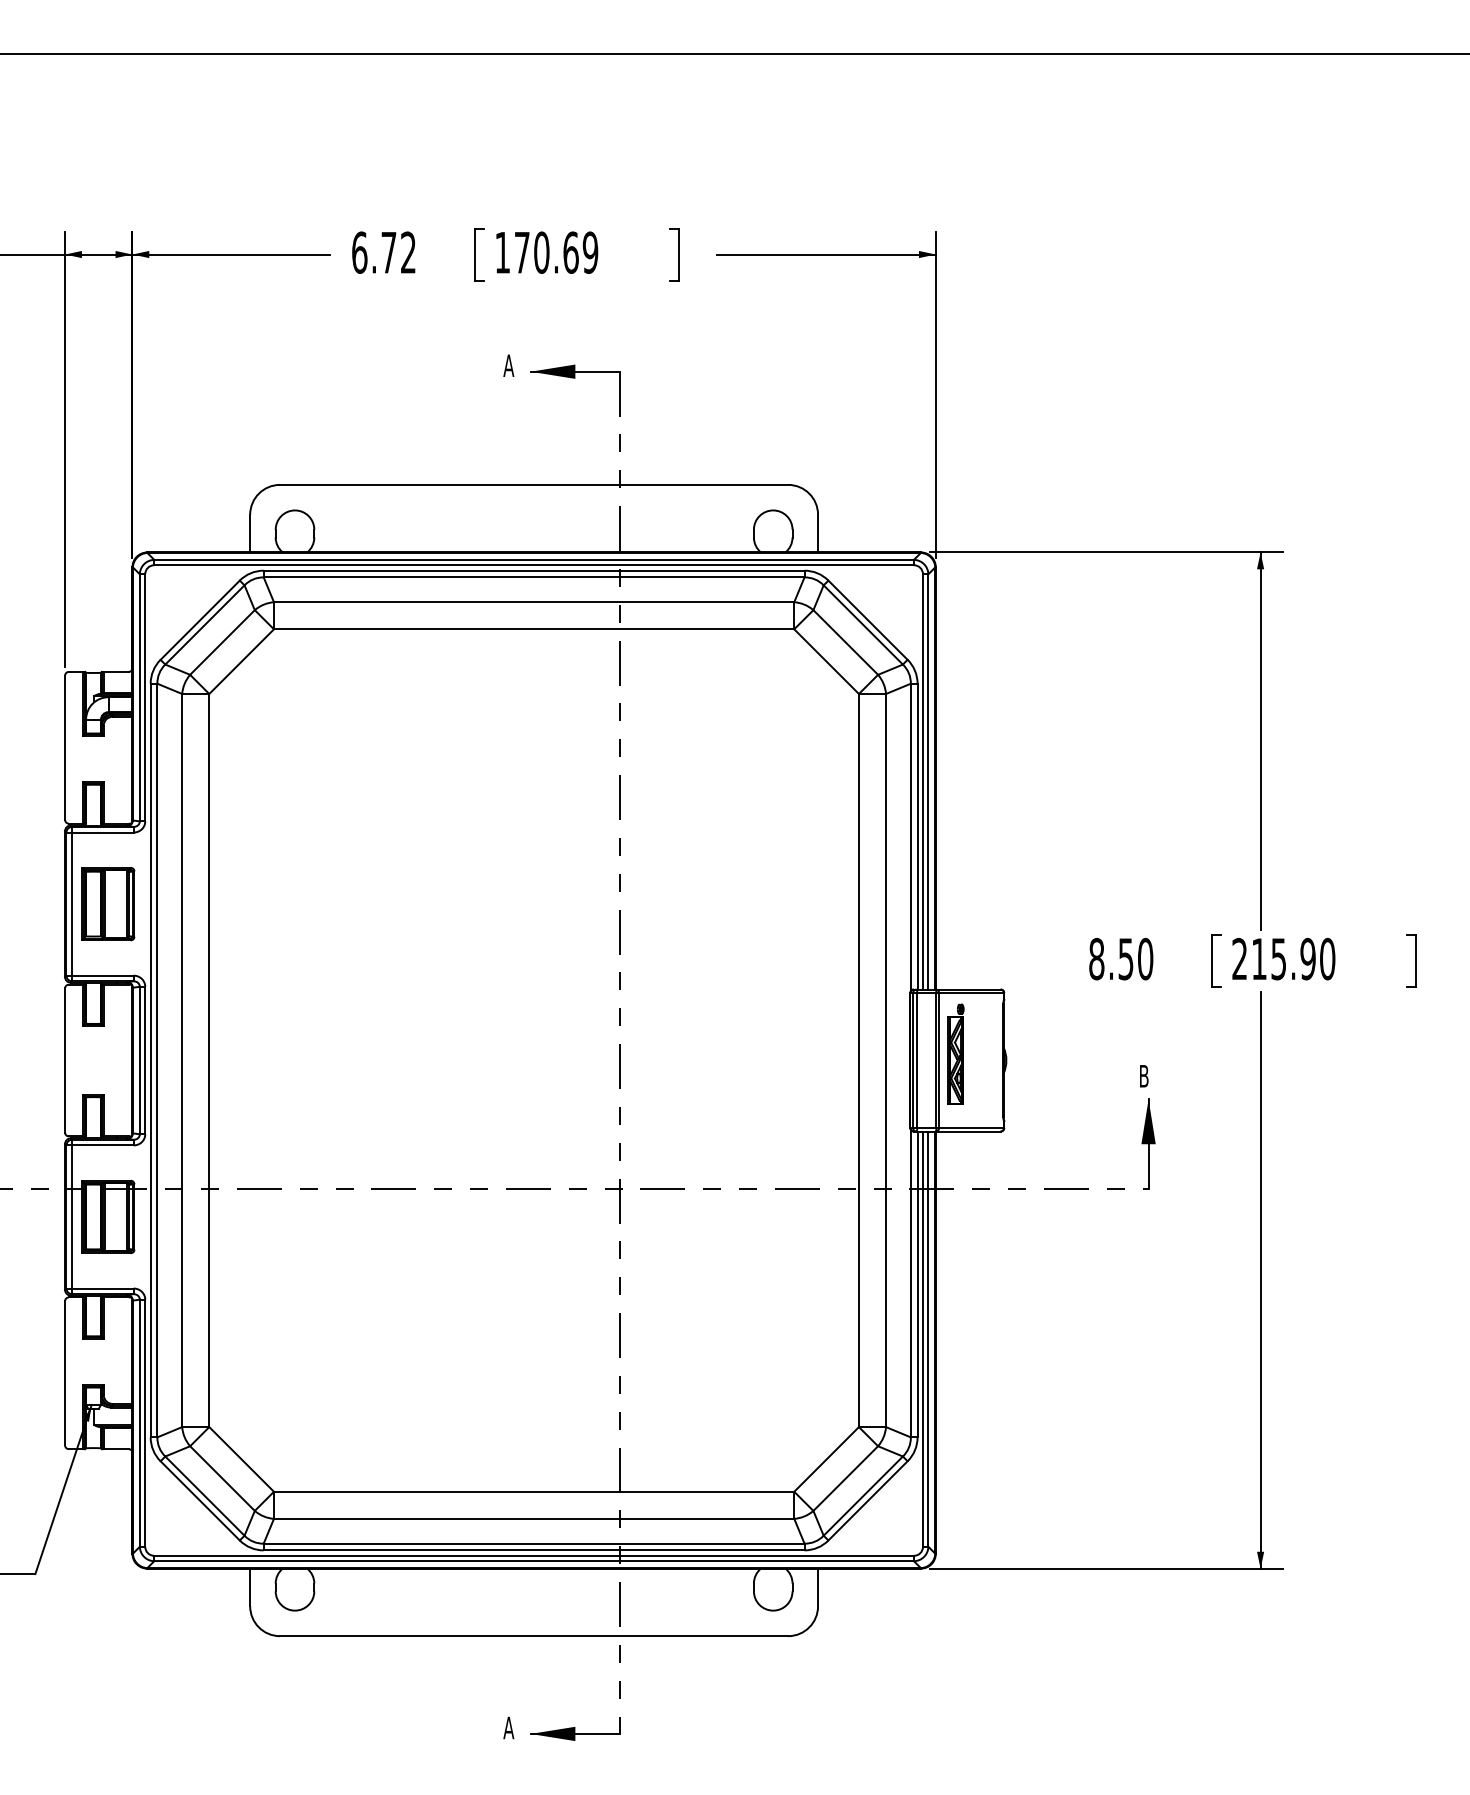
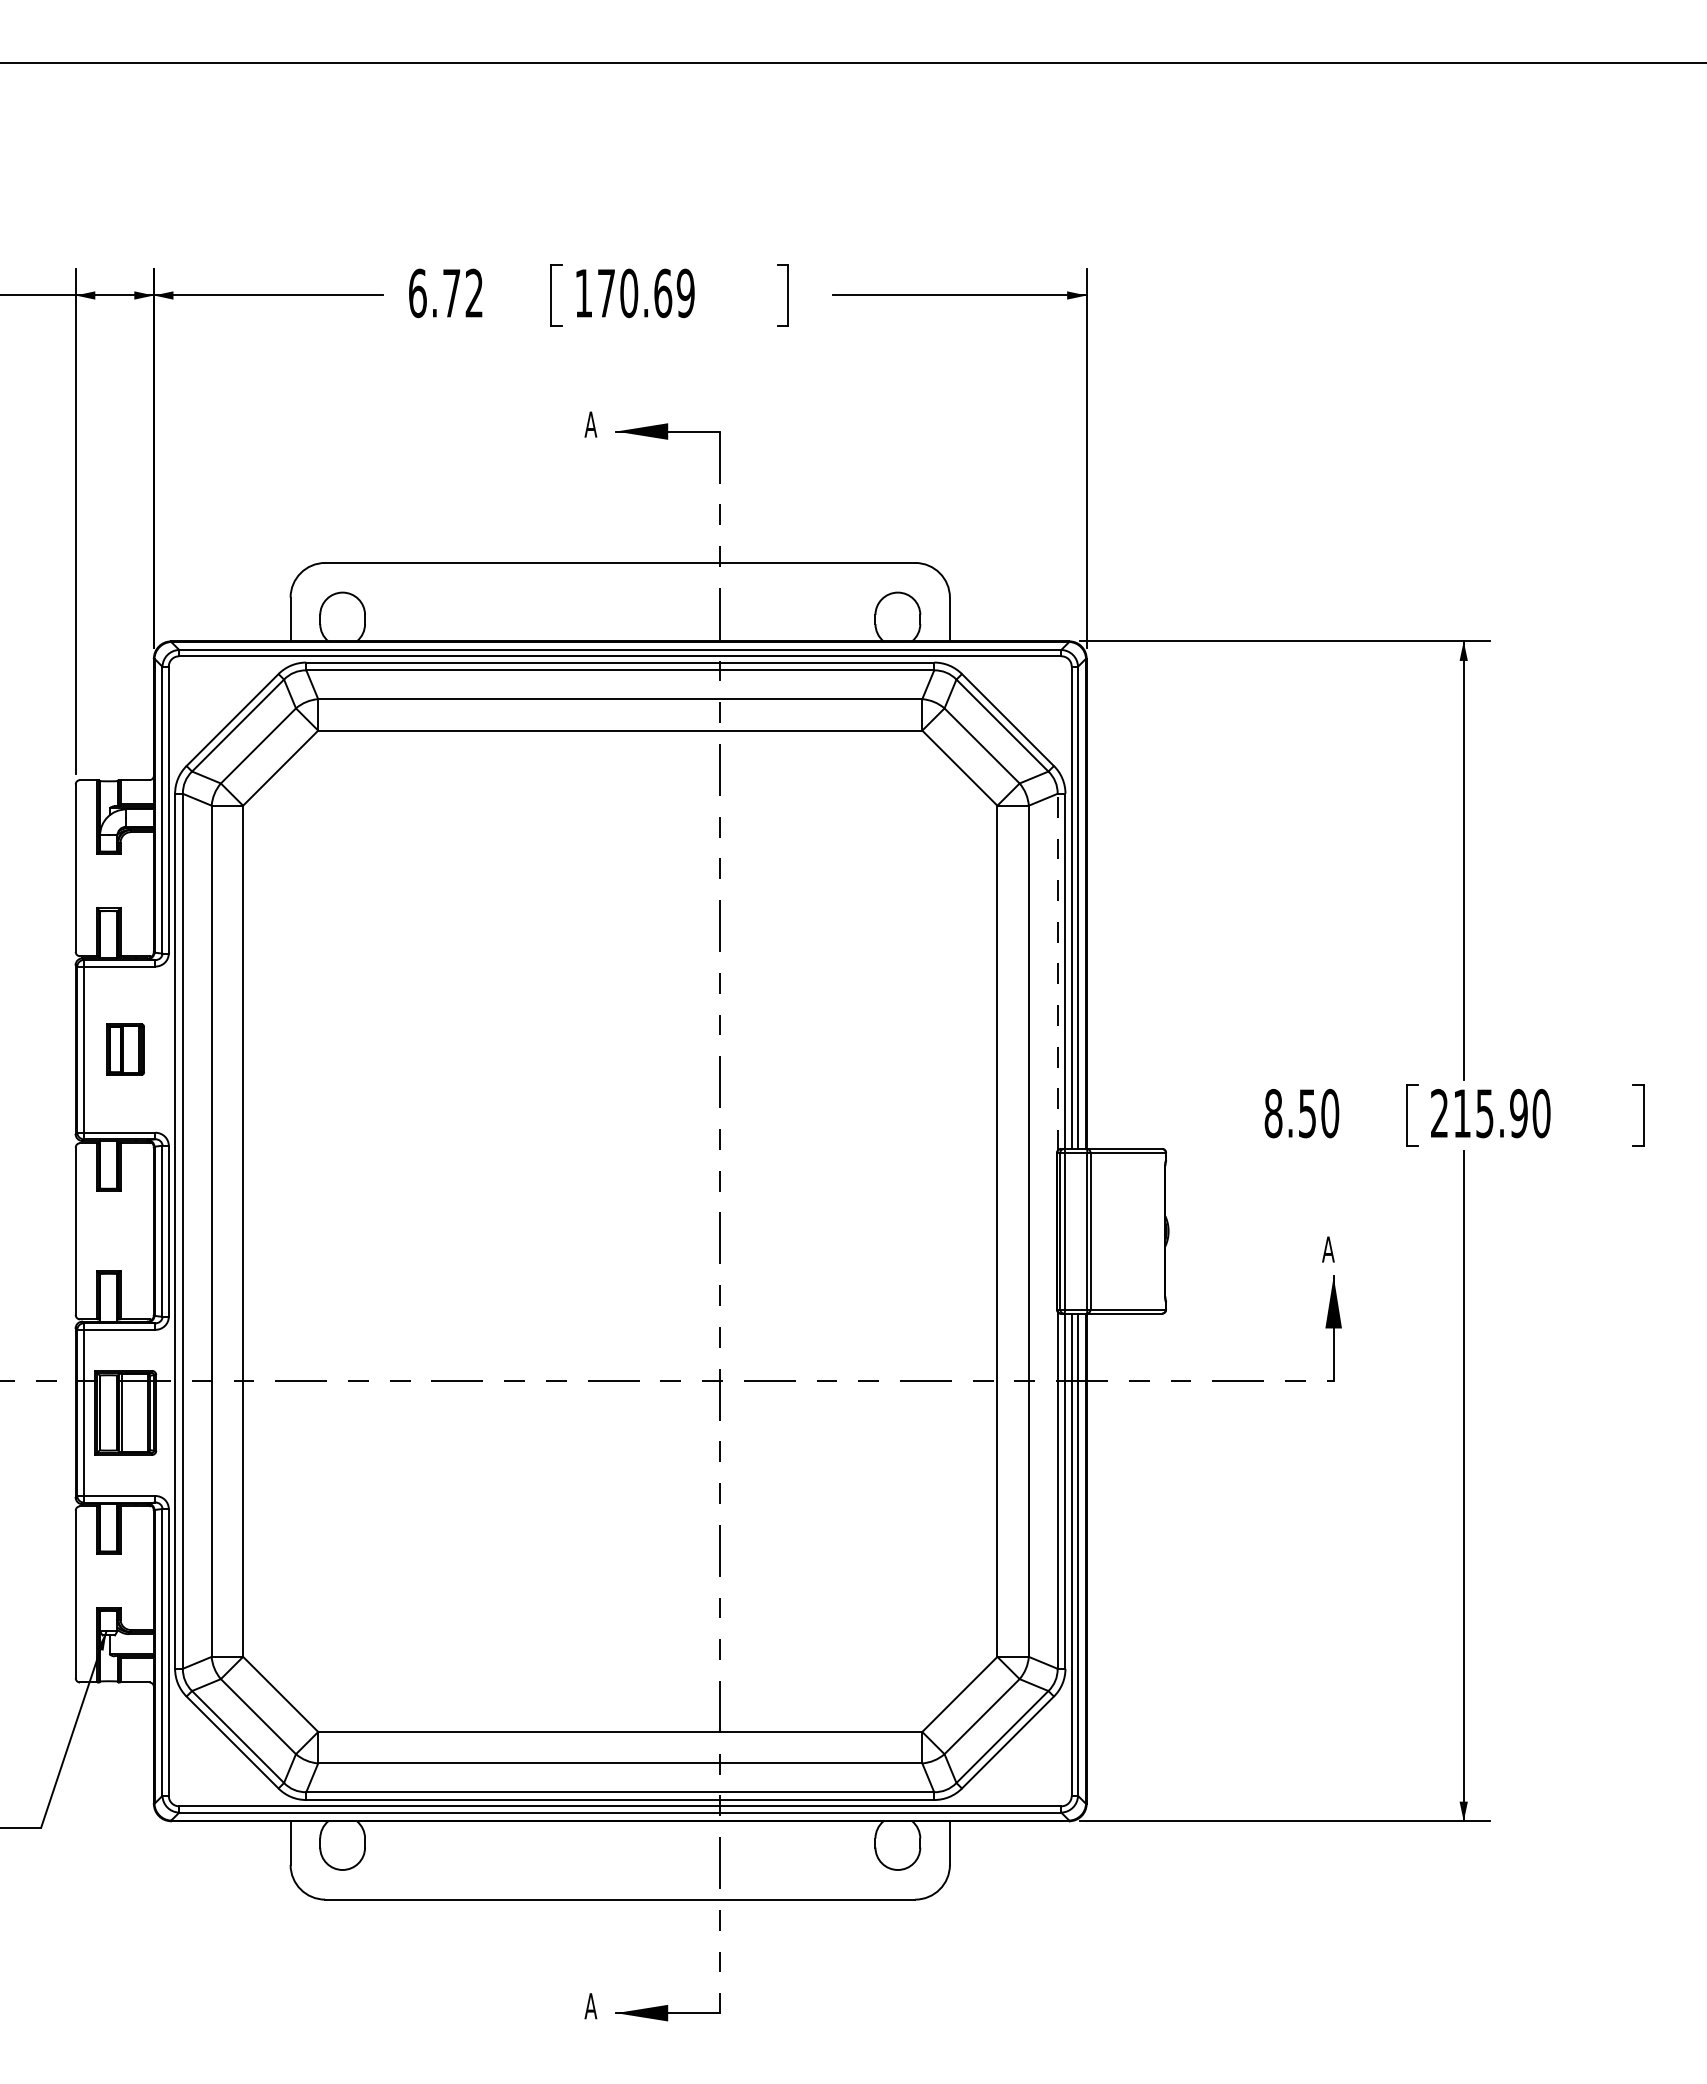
line: (910, 837) -> (1057, 972), solid -> dashed
part: (107, 903) -> (125, 1049), size x0.6
part: (955, 1053) -> (1109, 1223), removed
text: (1144, 1076) -> (1328, 1249), B -> A

